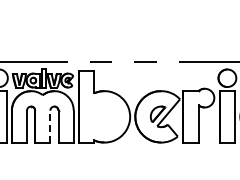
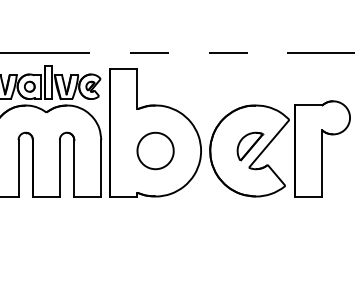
part: (104, 116) -> (155, 150), added
line: (50, 126) -> (60, 168), dashed -> solid

